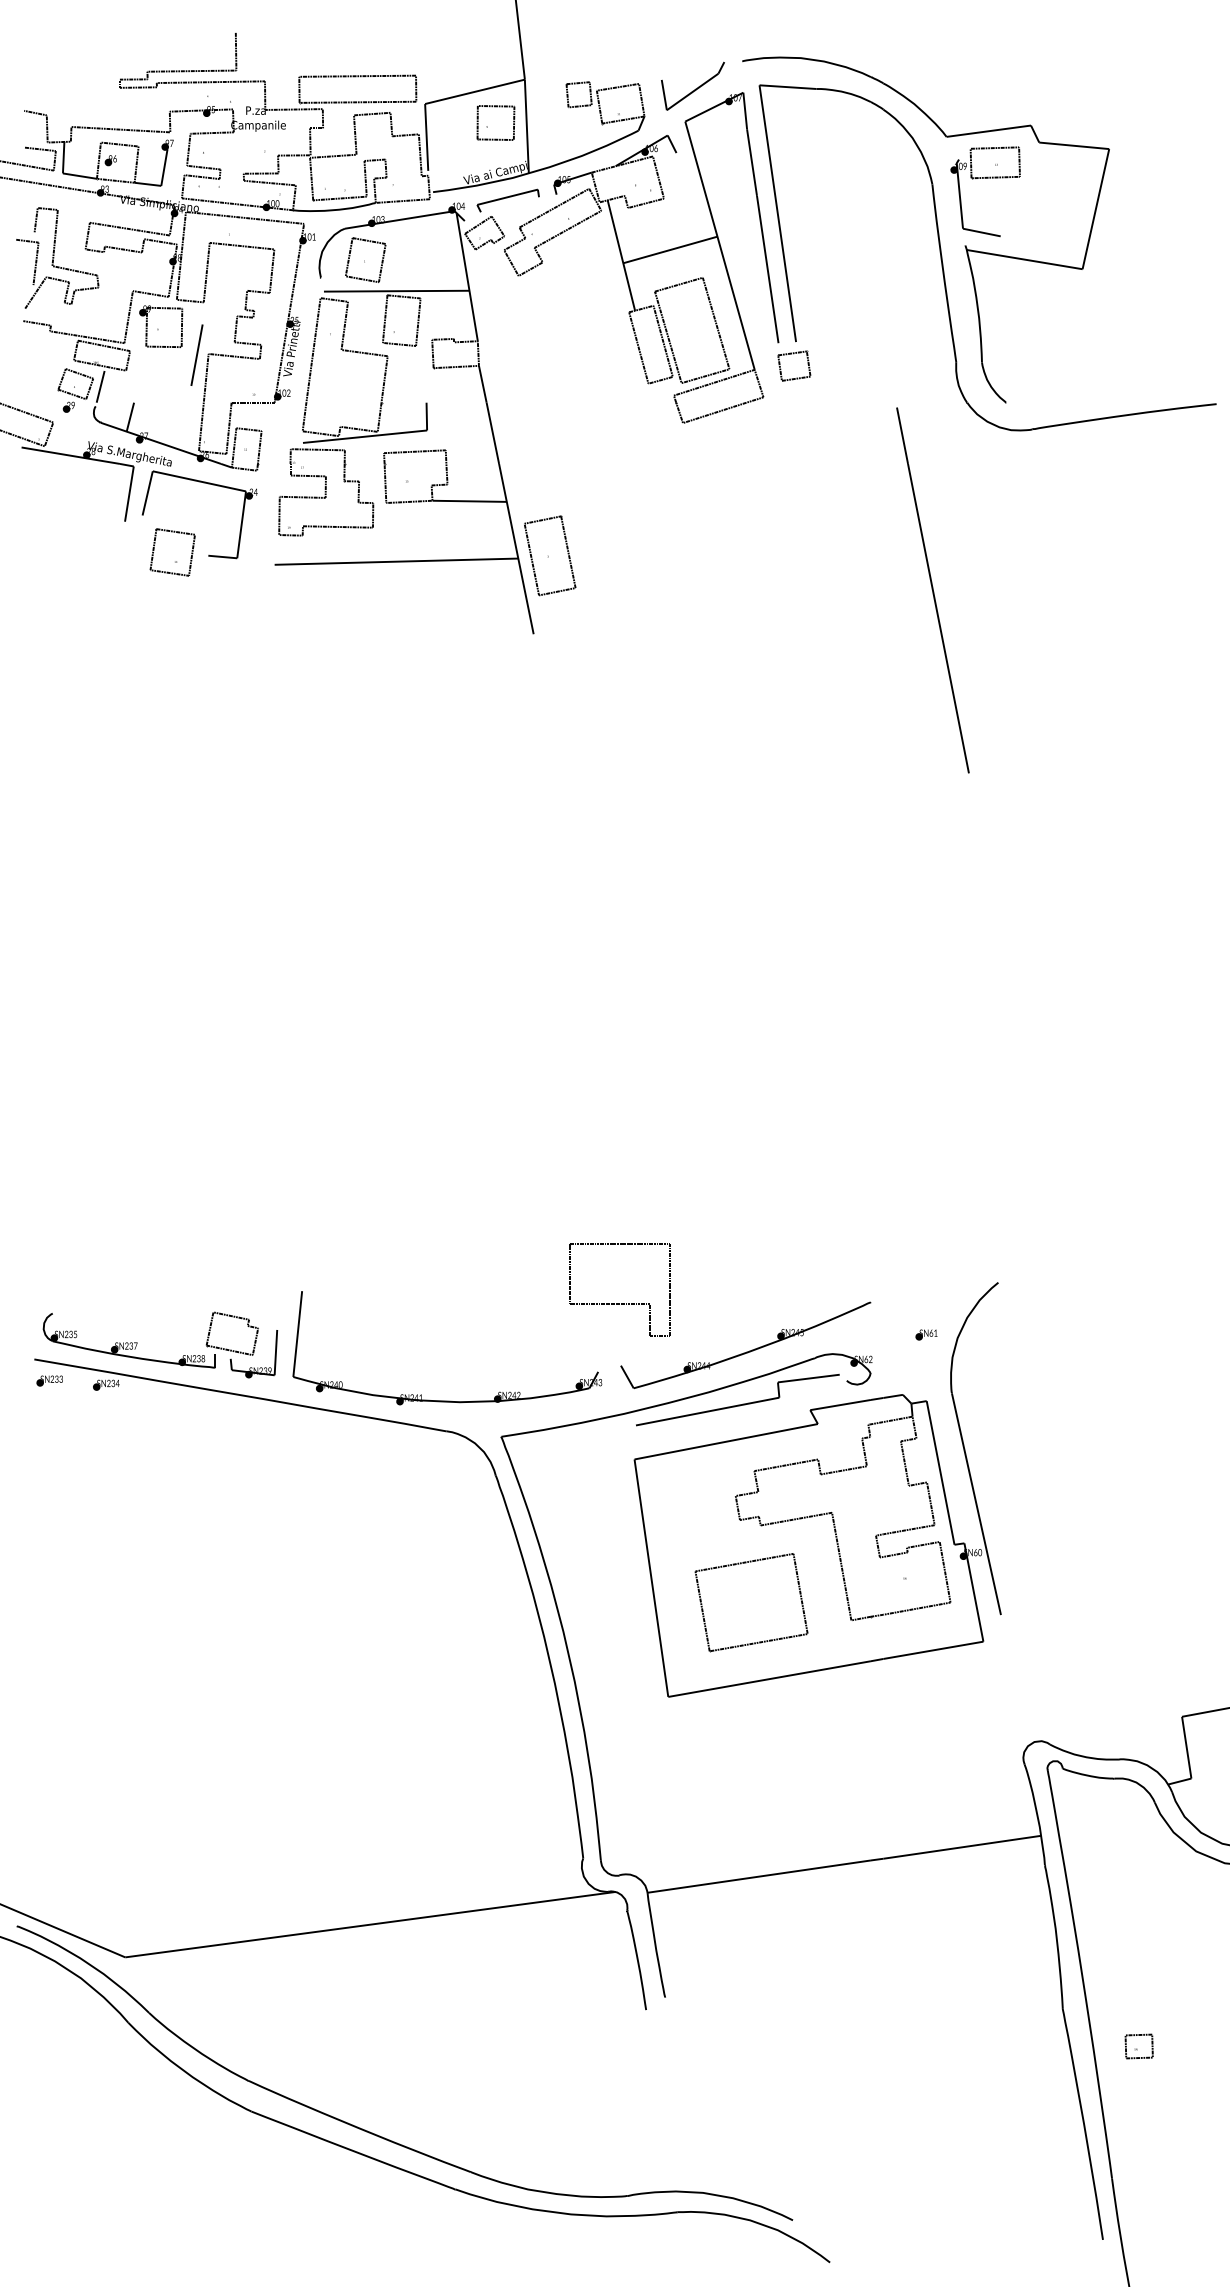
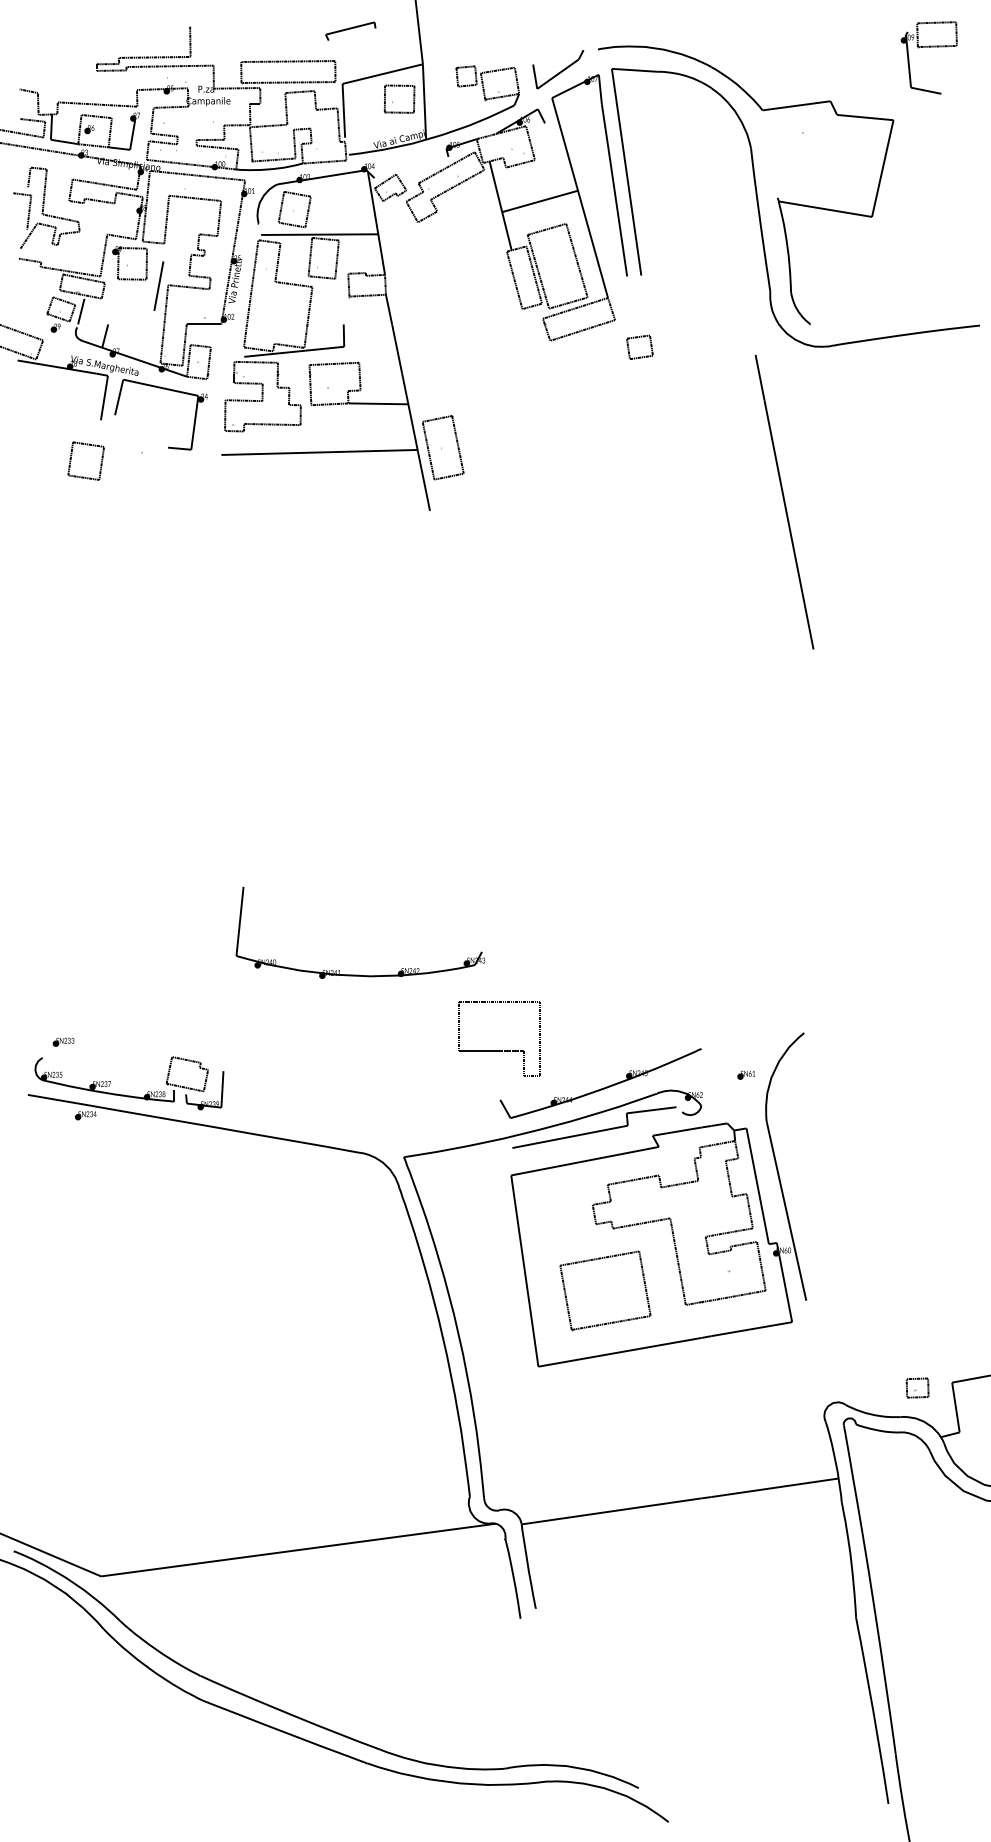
part: (985, 178) -> (929, 47), moved
part: (507, 200) -> (350, 31), moved
part: (794, 365) -> (640, 346), moved
part: (172, 552) -> (86, 461), moved
line: (932, 590) -> (784, 502), moved
part: (49, 1380) -> (63, 1041), moved
part: (447, 1400) -> (360, 974), moved
part: (1138, 2046) -> (917, 1388), moved

